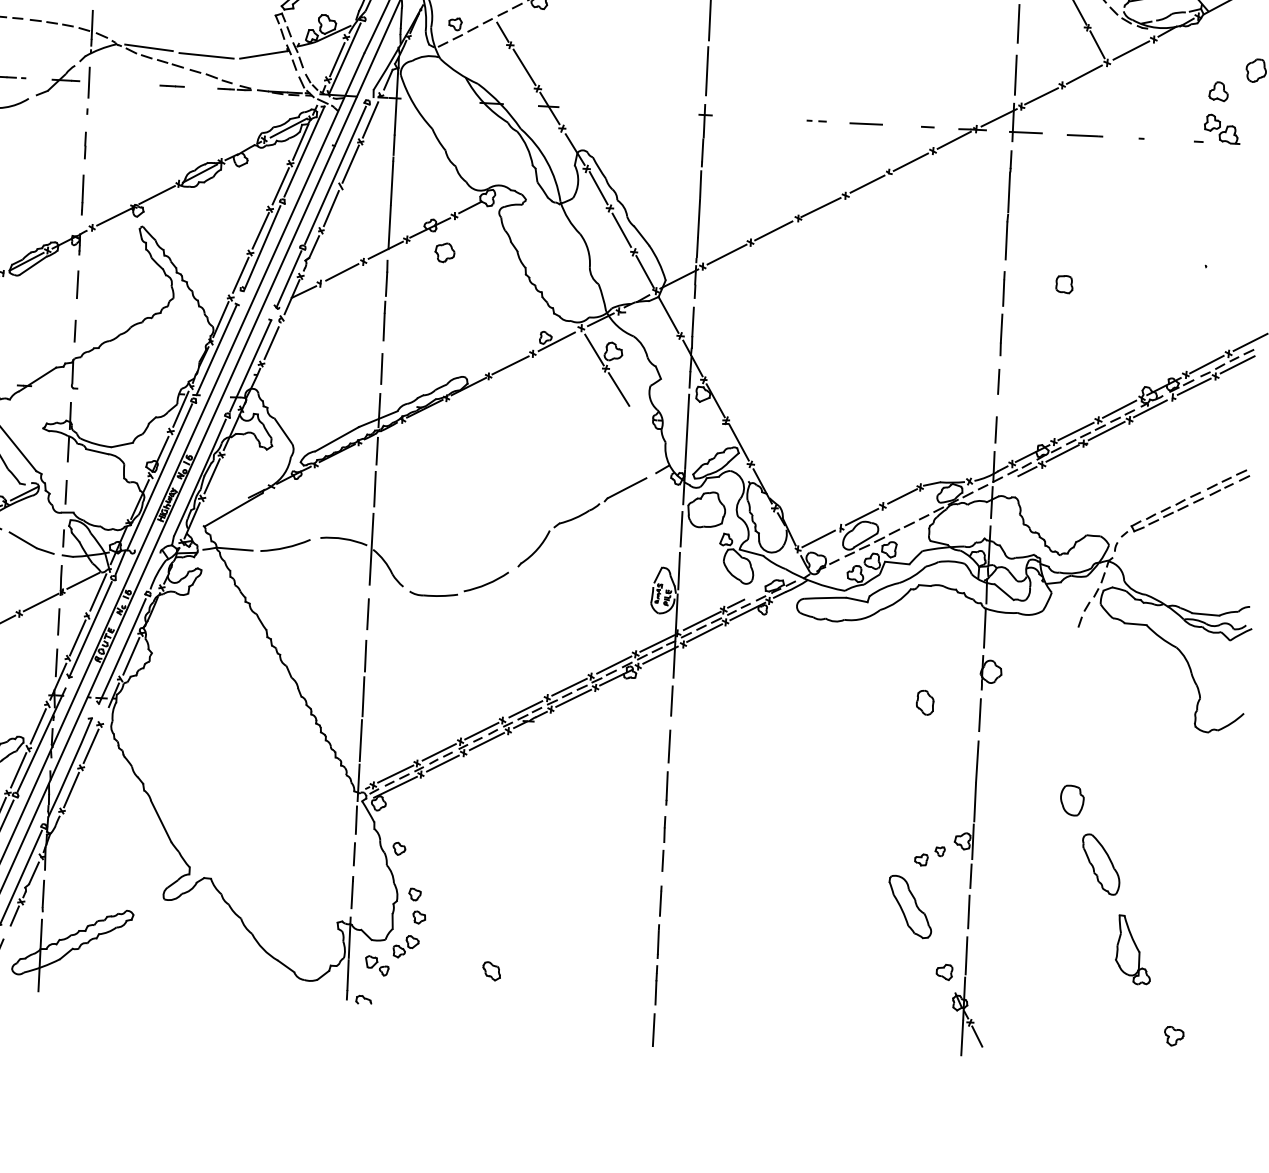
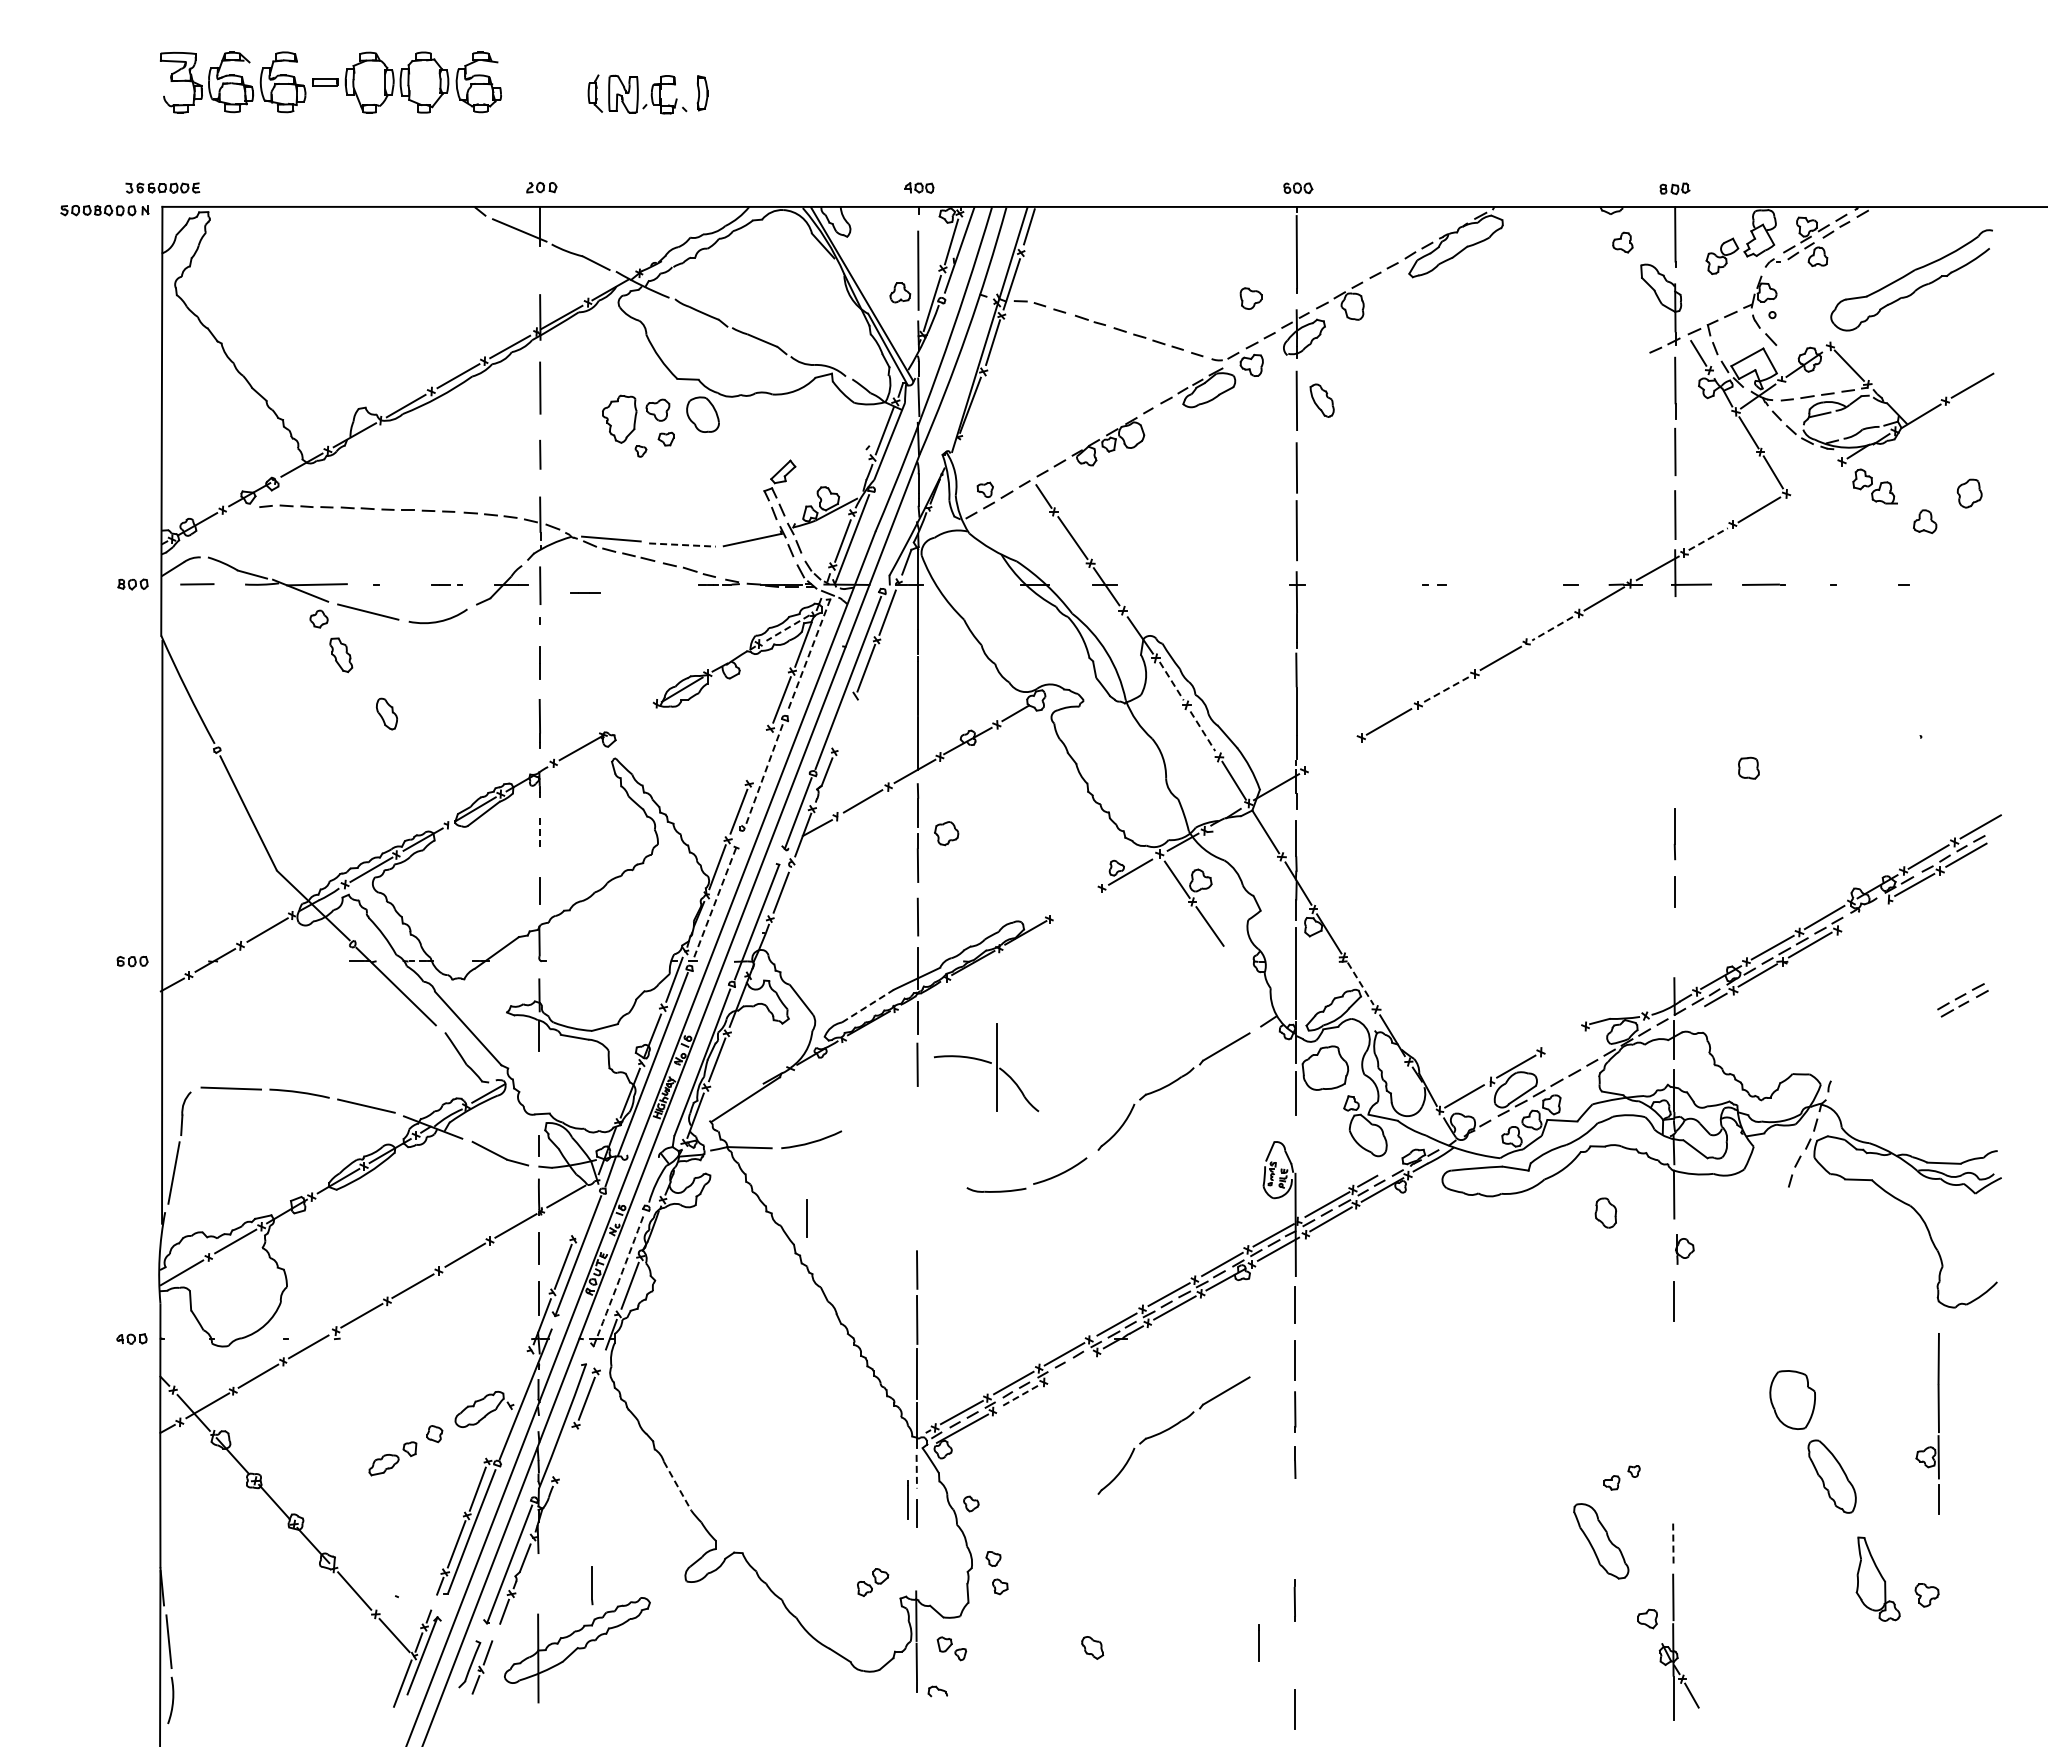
line: (1131, 50) -> (1815, 476), removed
line: (206, 56) -> (682, 545), solid -> dashed
line: (172, 86) -> (585, 592), moved
line: (1041, 96) -> (1708, 539), solid -> dashed
line: (865, 123) -> (1494, 584), removed
line: (288, 128) -> (787, 628), solid -> dashed
part: (1221, 129) -> (1874, 486), moved
line: (304, 152) -> (808, 656), solid -> dashed
line: (910, 162) -> (1552, 628), solid -> dashed
line: (598, 188) -> (1171, 681), solid -> dashed
line: (156, 194) -> (630, 718), removed
part: (1008, 205) -> (1674, 675), removed
line: (821, 207) -> (1445, 690), solid -> dashed
line: (331, 208) -> (845, 723), removed
line: (260, 230) -> (760, 755), removed
line: (622, 230) -> (1203, 731), solid -> dashed
line: (262, 248) -> (763, 777), solid -> dashed
part: (444, 252) -> (946, 833), moved
line: (727, 254) -> (1333, 753), removed
line: (77, 285) -> (539, 834), solid -> dashed
part: (1003, 288) -> (1674, 777), removed
line: (216, 349) -> (714, 904), solid -> dashed
line: (510, 364) -> (1075, 903), removed
line: (1149, 408) -> (1861, 914), removed
line: (995, 429) -> (1674, 950), removed
line: (336, 439) -> (867, 1006), solid -> dashed
line: (738, 442) -> (1360, 983), solid -> dashed
line: (66, 492) -> (539, 1089), removed
line: (902, 496) -> (1564, 1038), removed
part: (1162, 514) -> (1884, 1043), removed
part: (362, 548) -> (986, 1067), moved
line: (679, 570) -> (1295, 1144), removed
line: (98, 592) -> (585, 1209), removed
line: (367, 614) -> (806, 1218), moved
arc: (122, 651) -> (619, 1280), solid -> dashed
part: (990, 673) -> (1684, 1249), size x0.7
part: (924, 702) -> (1605, 1212), moved
line: (38, 726) -> (520, 1377), removed
line: (486, 741) -> (1071, 1366), removed
line: (443, 763) -> (1019, 1396), solid -> dashed
line: (18, 769) -> (499, 1432), removed
line: (71, 789) -> (565, 1453), removed
part: (564, 797) -> (1170, 1429), added
part: (1072, 800) -> (1792, 1400), size x1.6
part: (974, 814) -> (1938, 1423), moved
line: (356, 820) -> (916, 1471), solid -> dashed
line: (161, 821) -> (677, 1486), solid -> dashed
line: (662, 861) -> (1294, 1501), removed
line: (352, 892) -> (907, 1499), moved
line: (43, 896) -> (592, 1585), moved
line: (660, 900) -> (1258, 1642), moved
line: (969, 911) -> (1673, 1543), solid -> dashed
part: (406, 946) -> (873, 1582), moved
line: (656, 985) -> (1295, 1654), removed
part: (1173, 1036) -> (1926, 1595), moved

